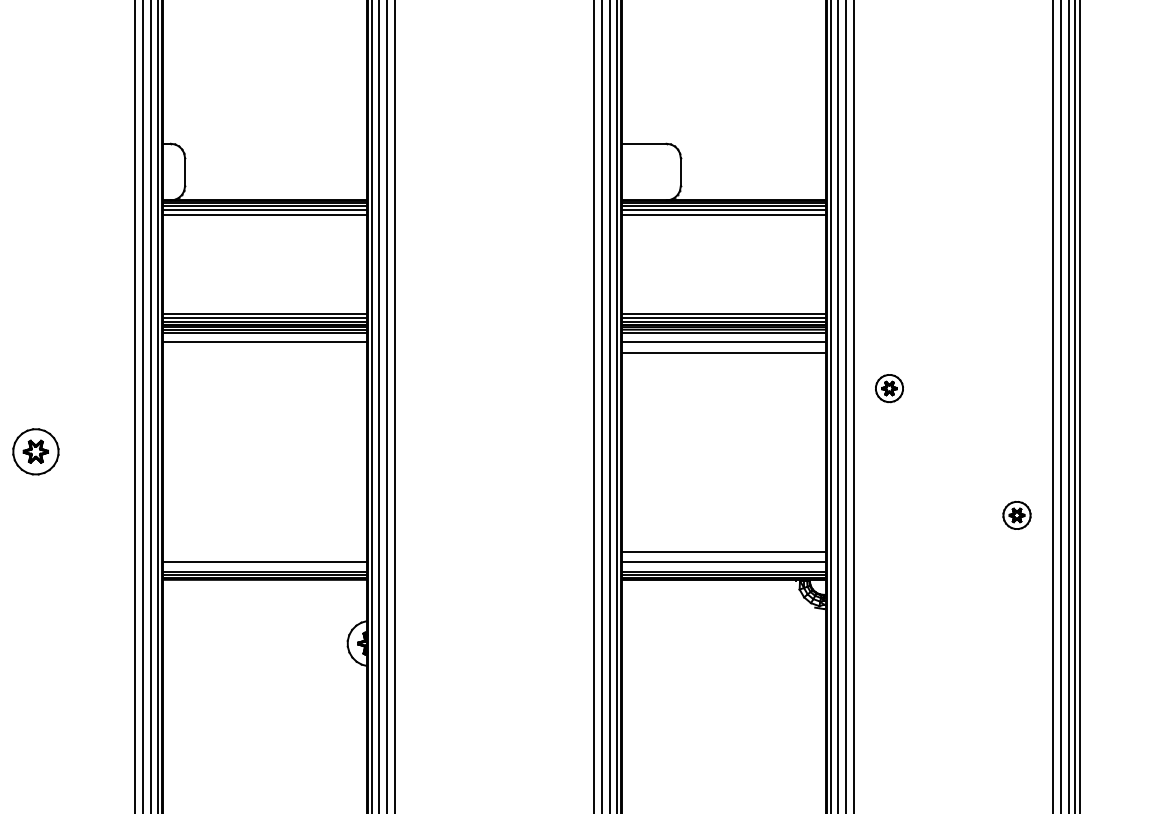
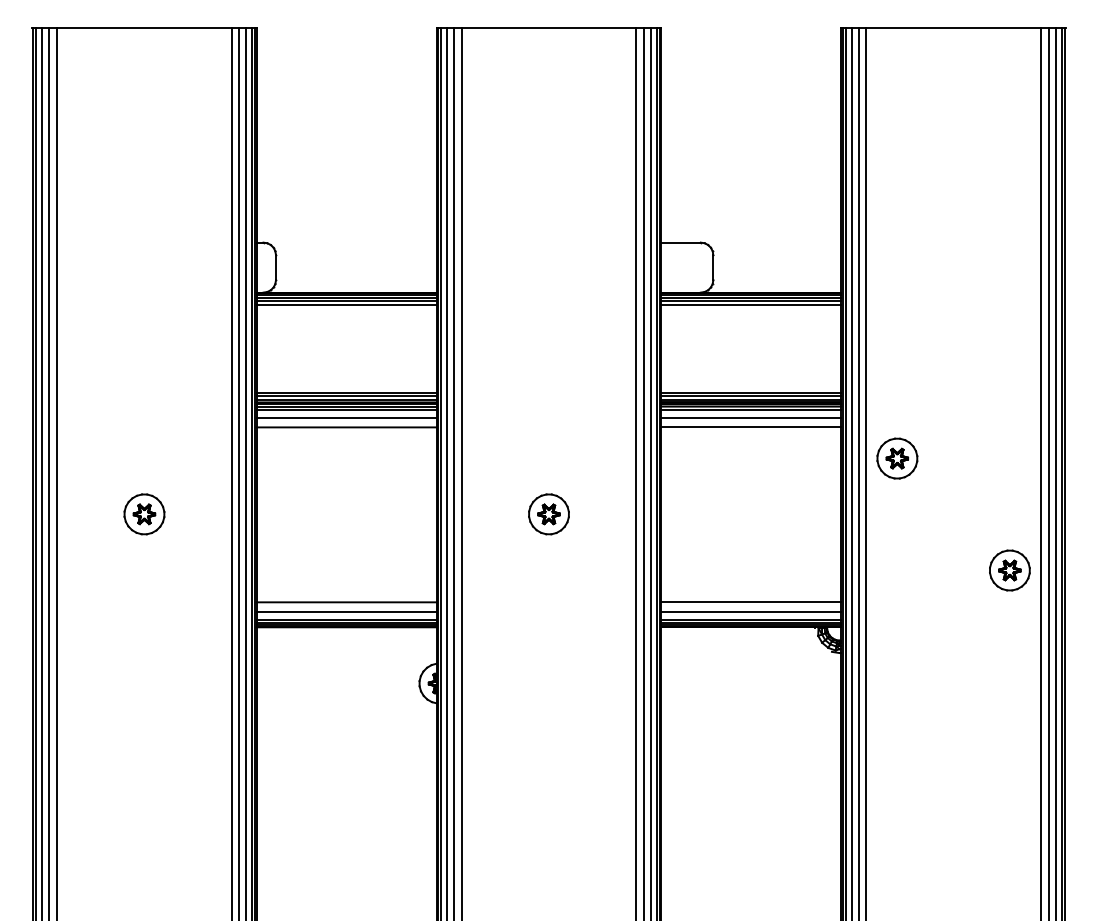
line: (264, 353) -> (346, 427), added
part: (889, 388) -> (897, 458), size x1.67
part: (493, 451) -> (548, 514), added
part: (1016, 515) -> (1009, 570), size x1.67
line: (264, 551) -> (346, 602), added

